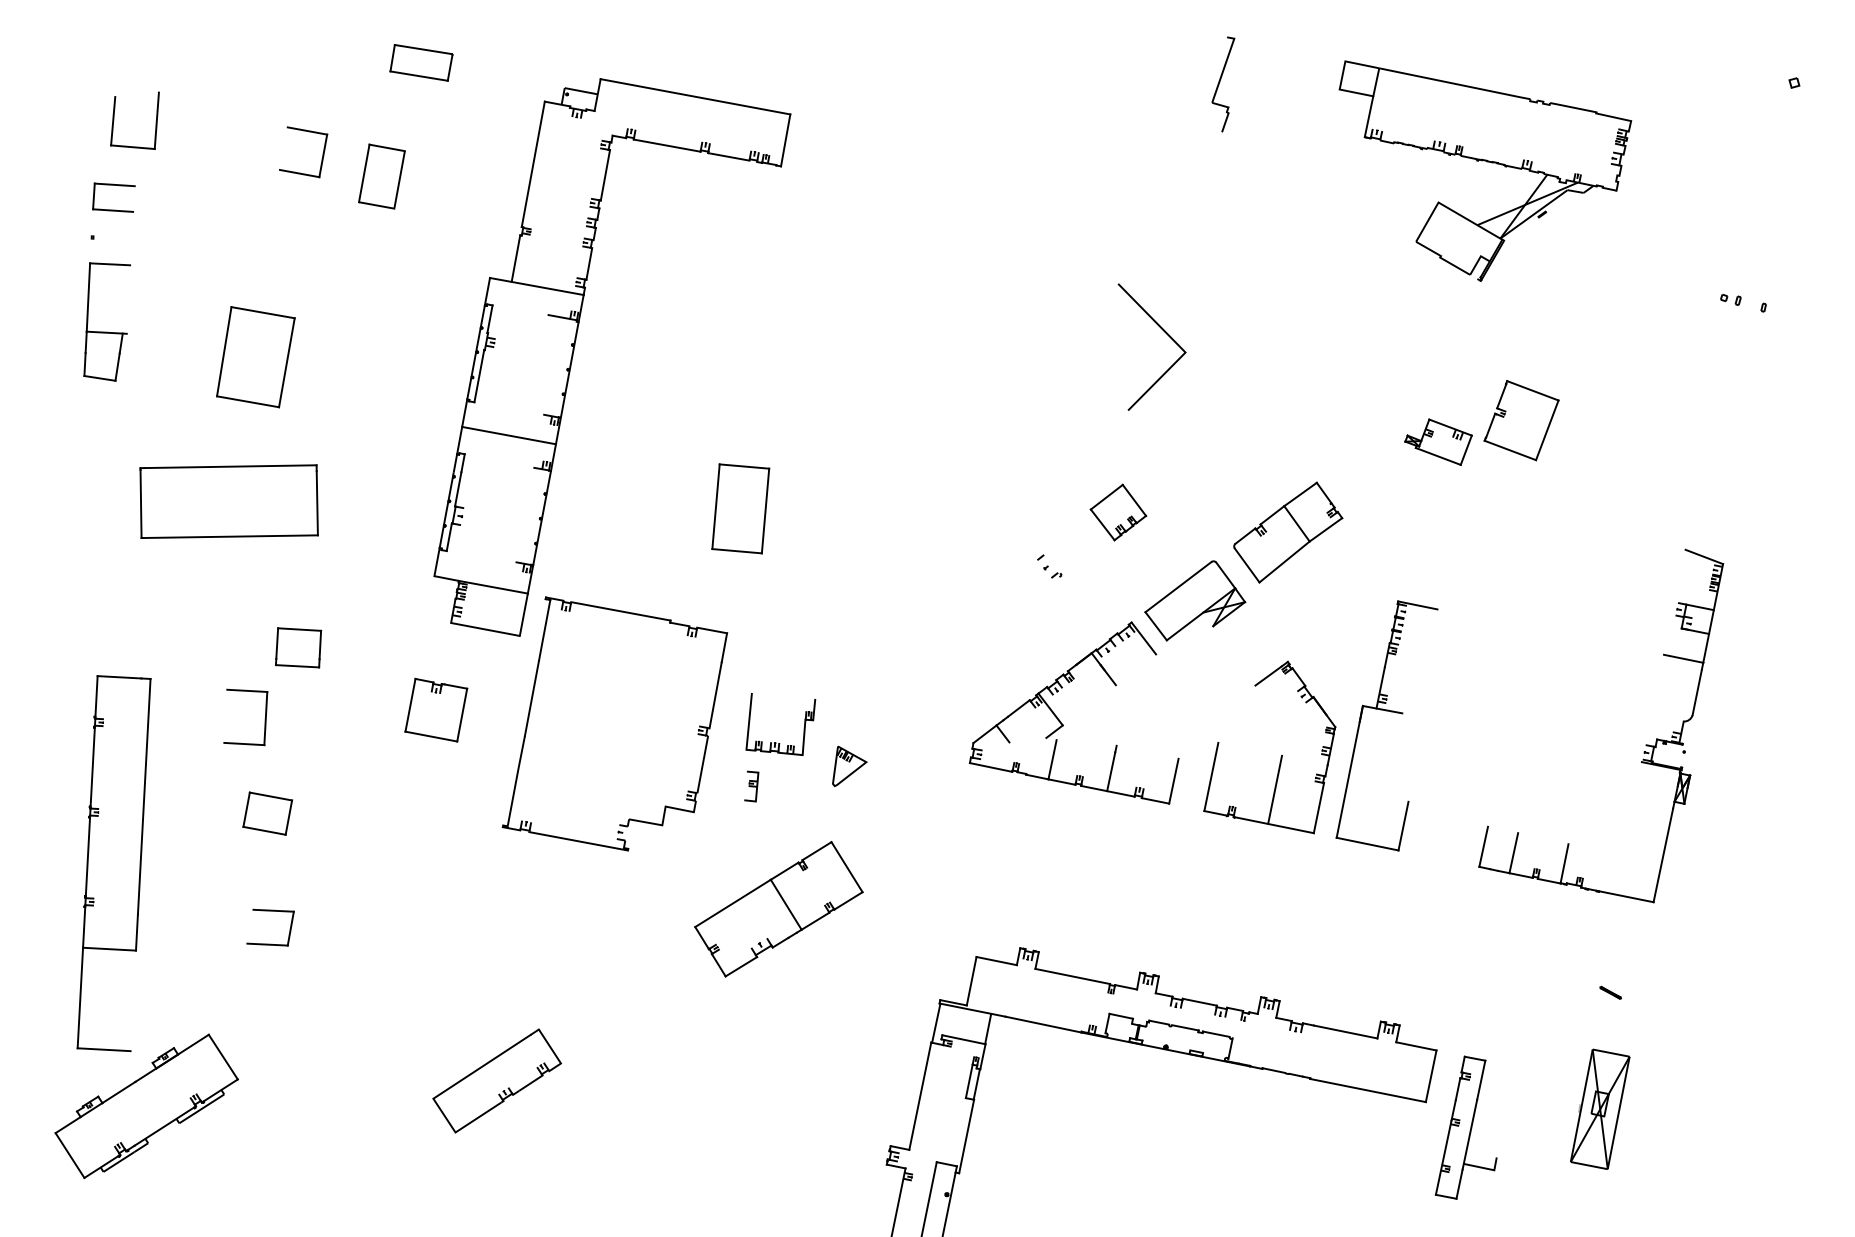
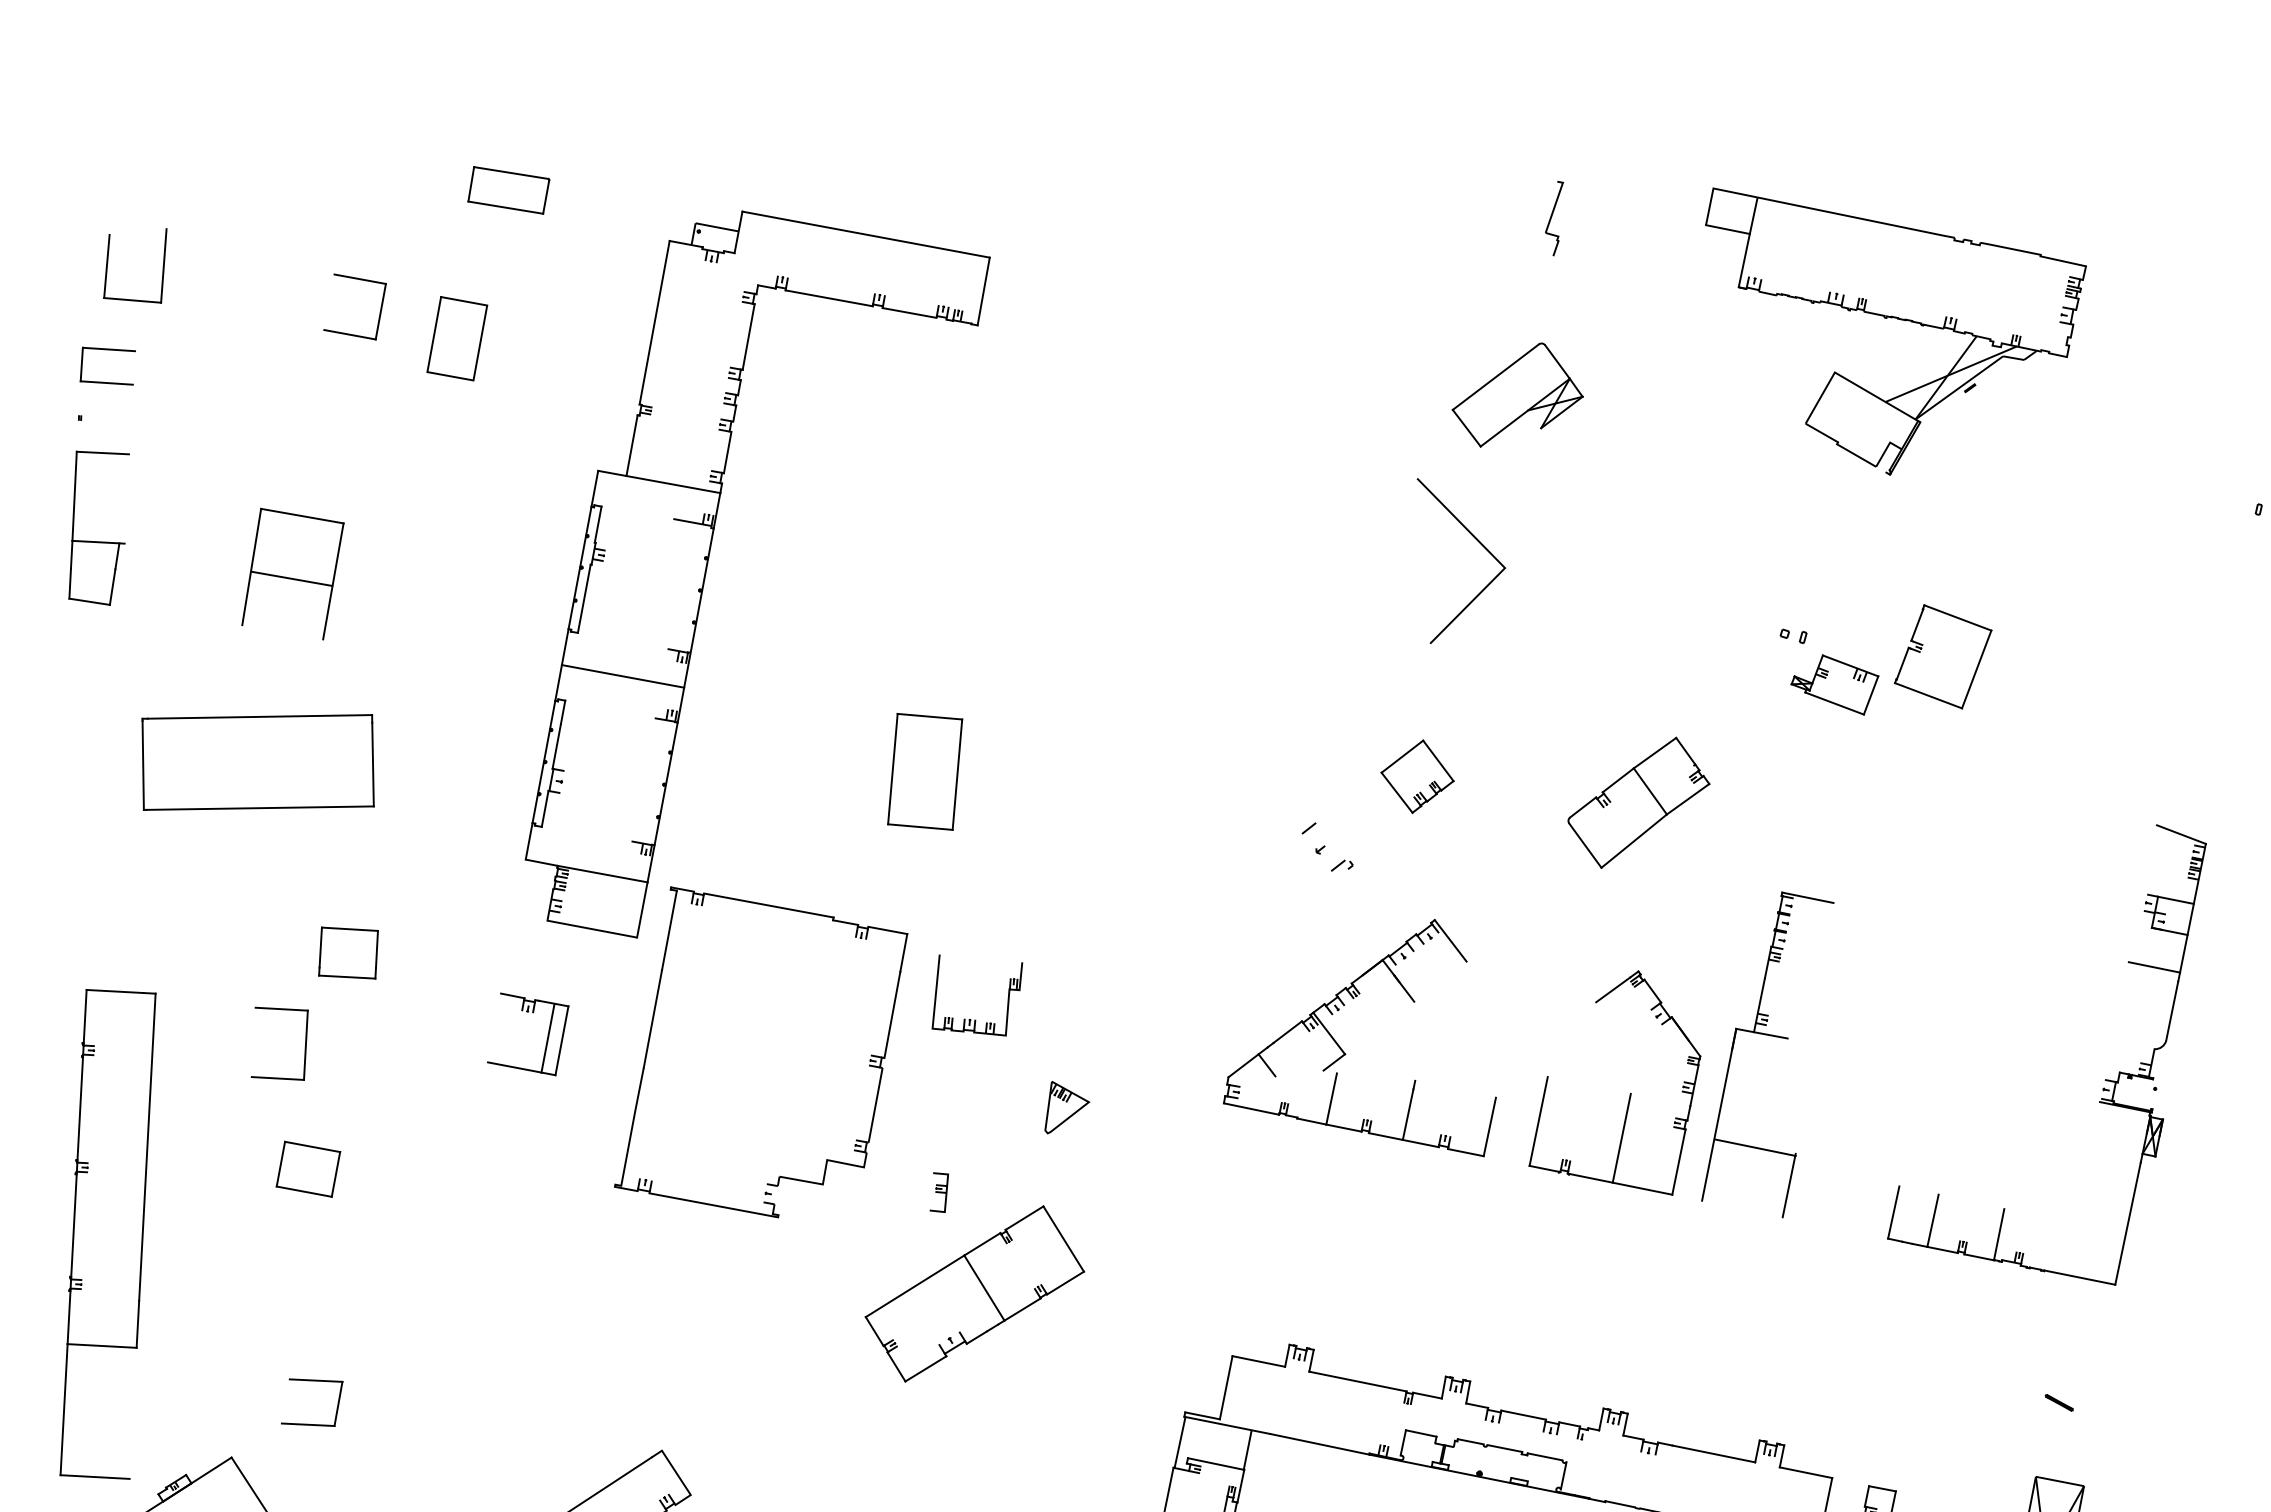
part: (1223, 84) -> (1554, 218), size x0.6
part: (1730, 299) -> (1793, 635), moved
line: (248, 401) -> (292, 578), moved
part: (1049, 566) -> (1327, 847), size x1.6
part: (1195, 600) -> (1518, 394), moved
line: (410, 704) -> (547, 1037), moved
part: (776, 742) -> (971, 1019), moved
part: (751, 786) -> (939, 1192), moved
line: (1367, 843) -> (1755, 1146), moved
part: (270, 911) -> (312, 1381), moved

